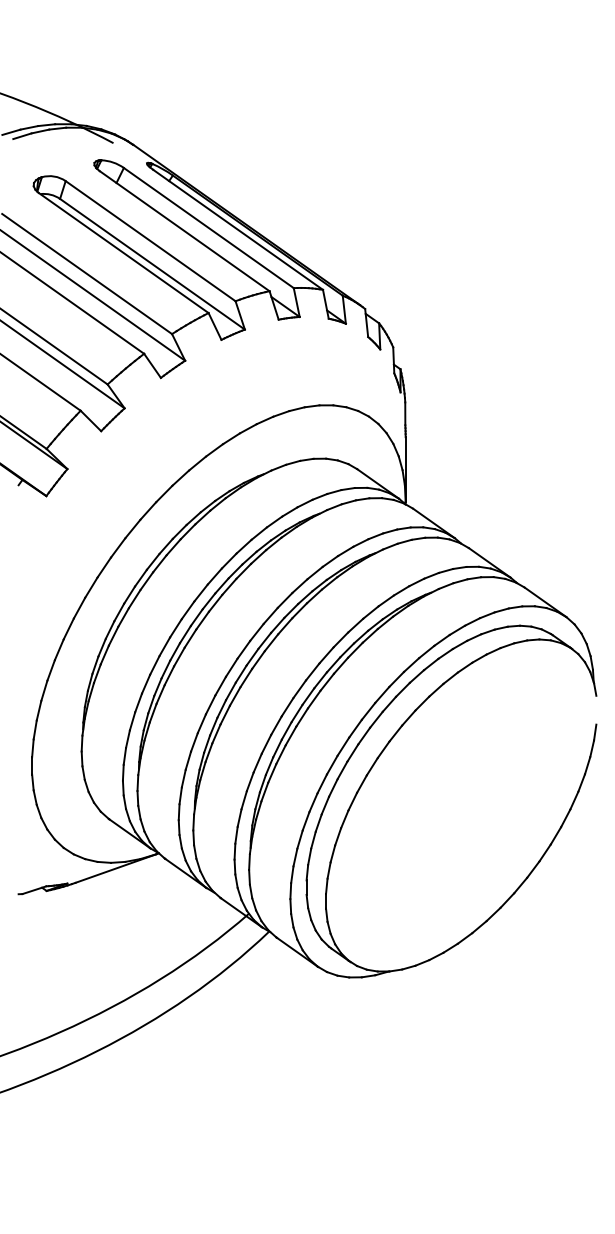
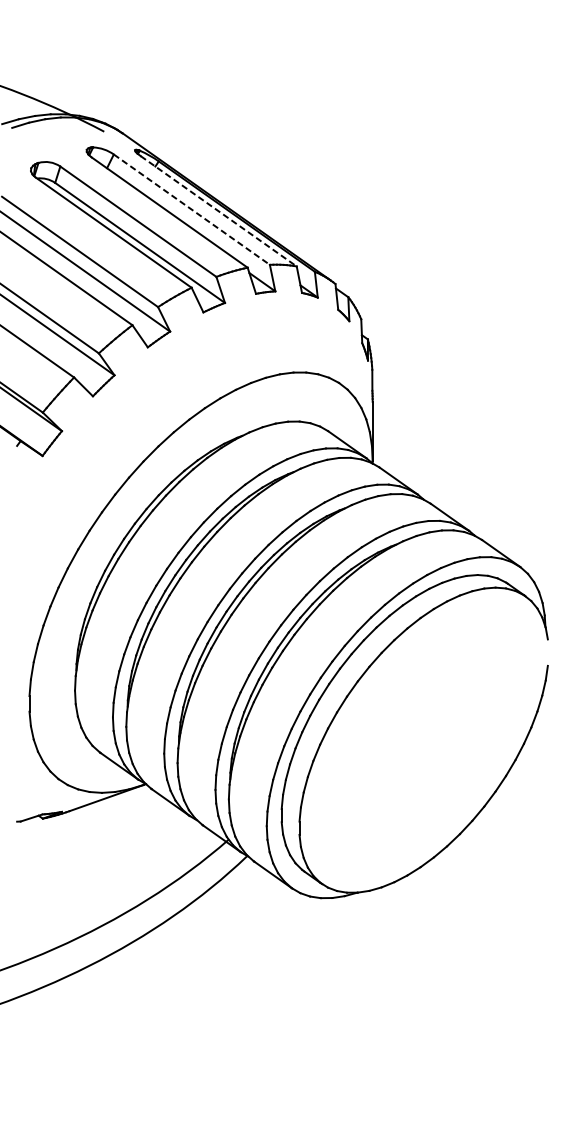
line: (209, 228) -> (192, 210), solid -> dashed
line: (238, 230) -> (219, 211), solid -> dashed

